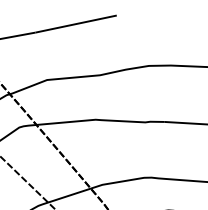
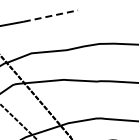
line: (75, 24) -> (50, 16), solid -> dashed

